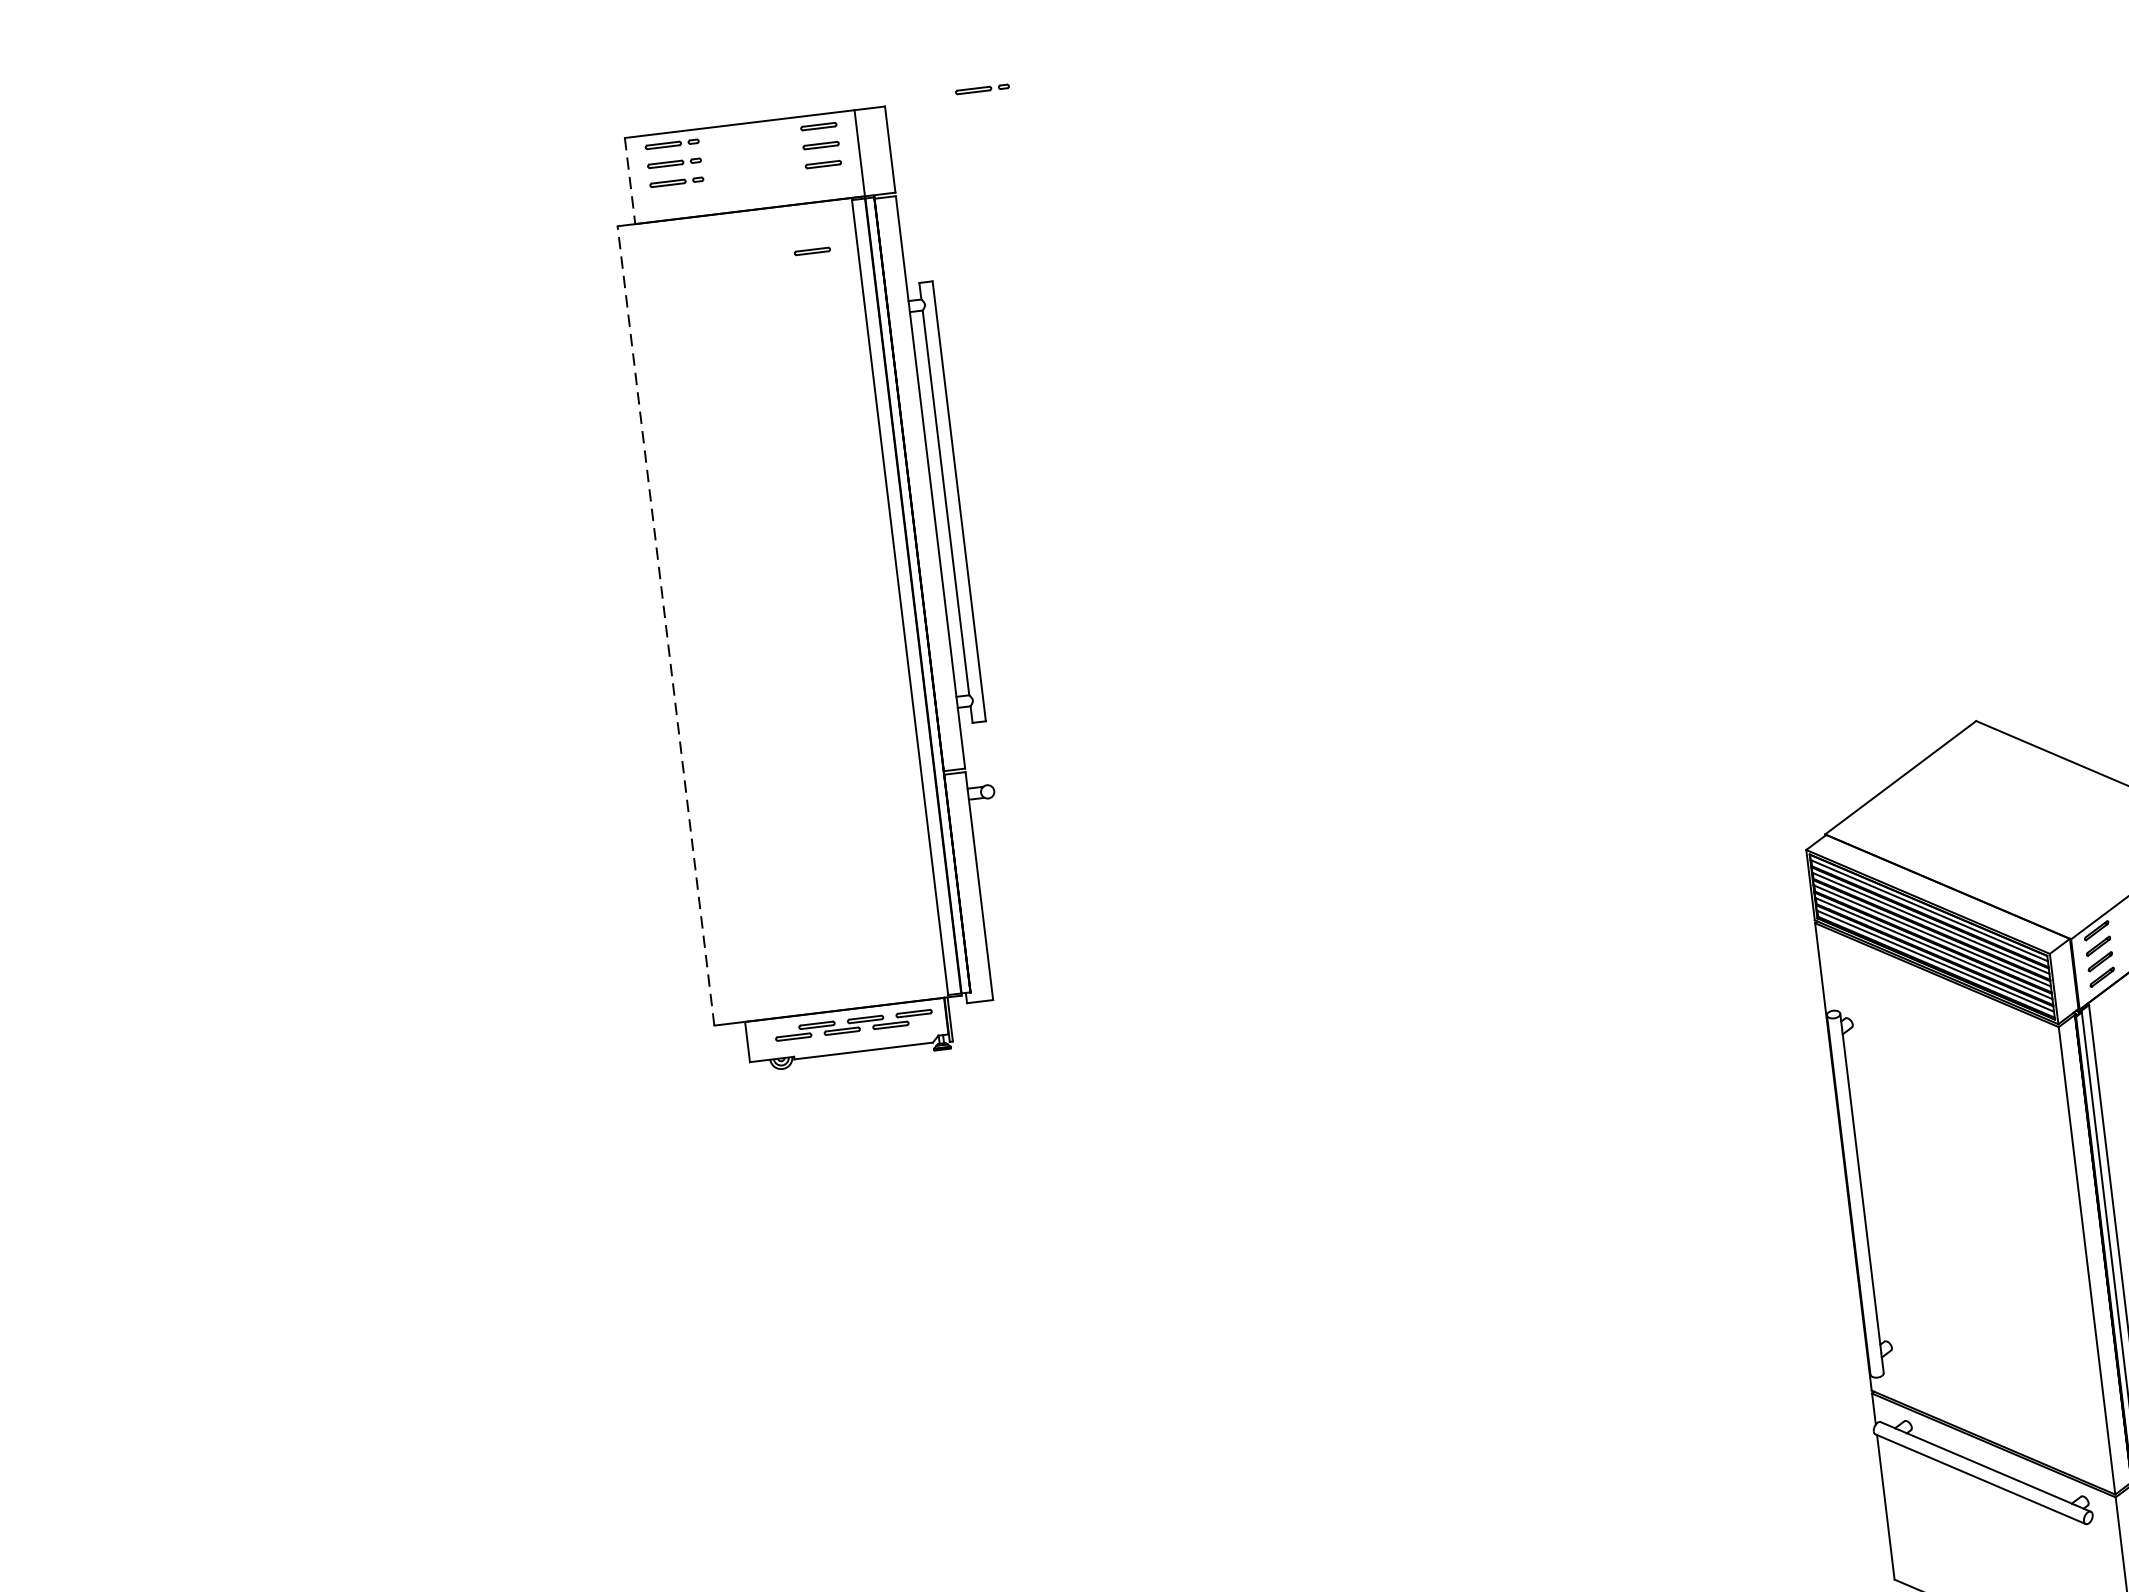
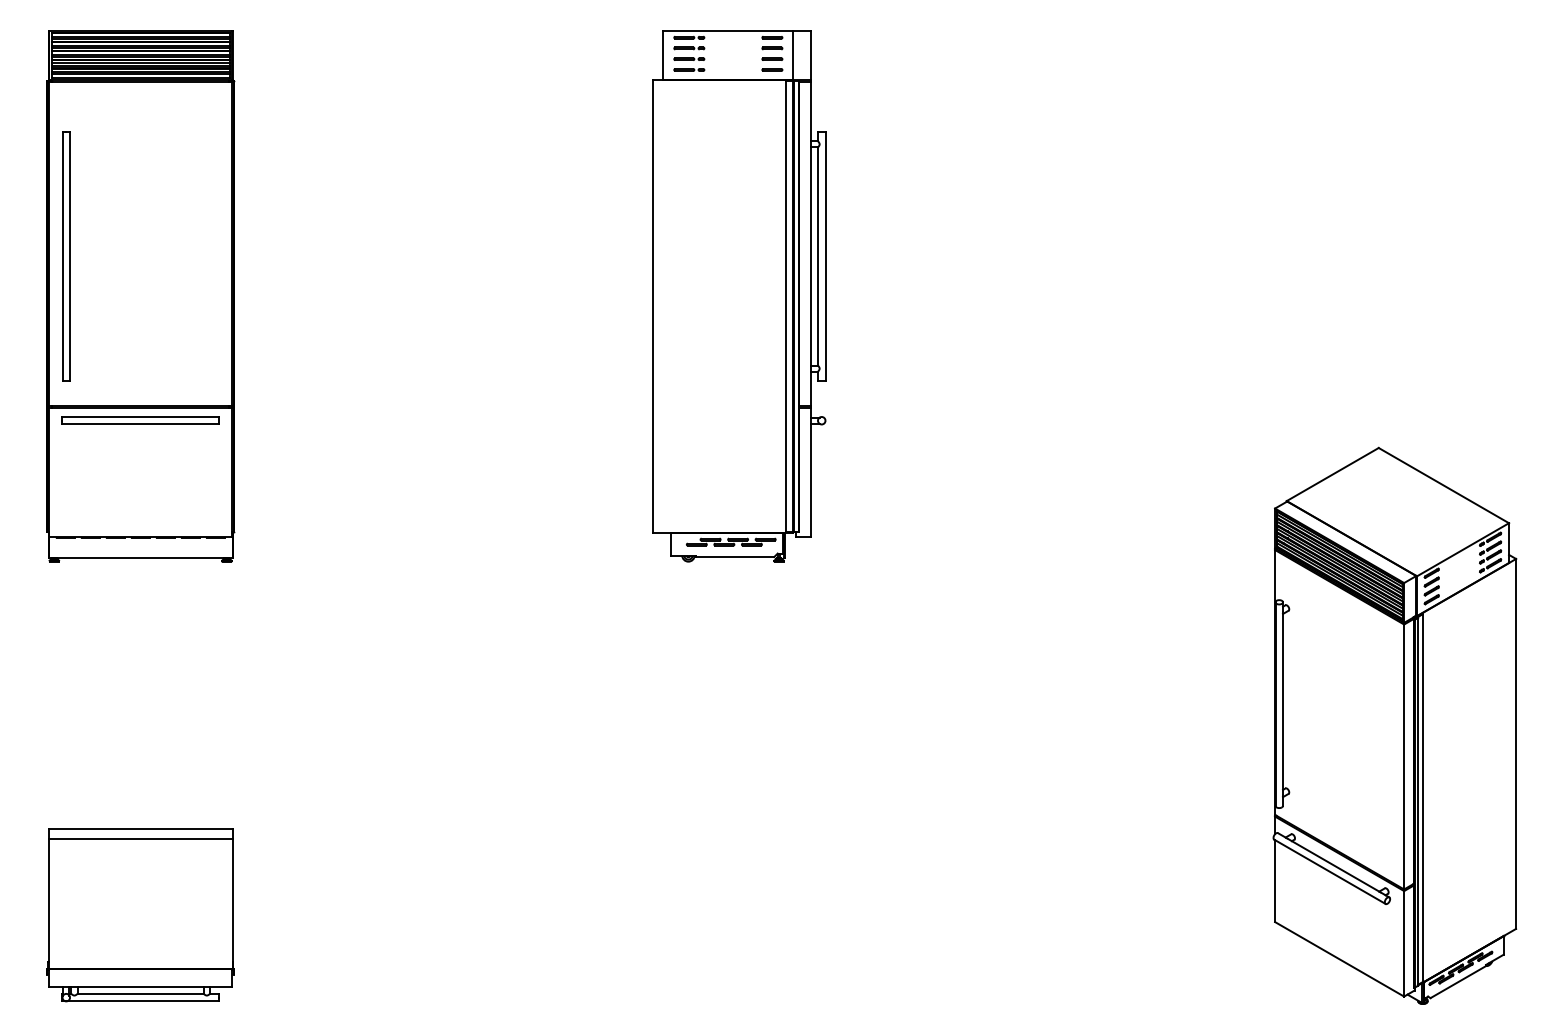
line: (982, 88) -> (689, 69), moved
line: (630, 181) -> (663, 55), dashed -> solid
line: (812, 250) -> (772, 69), moved
line: (666, 626) -> (653, 306), dashed -> solid

